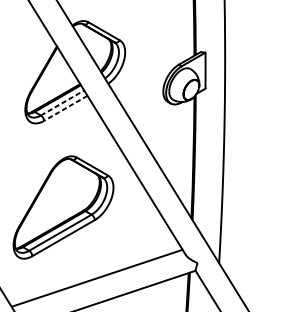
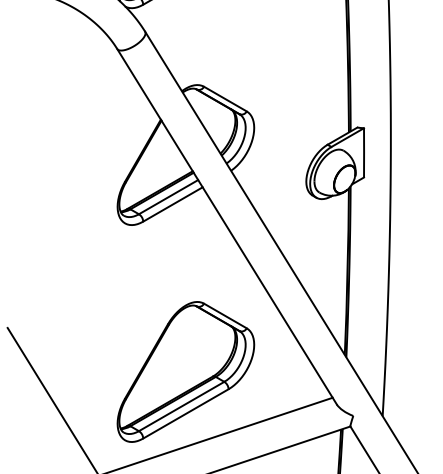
line: (63, 102) -> (169, 196), dashed -> solid
line: (65, 108) -> (172, 204), dashed -> solid
part: (63, 207) -> (185, 371), moved

